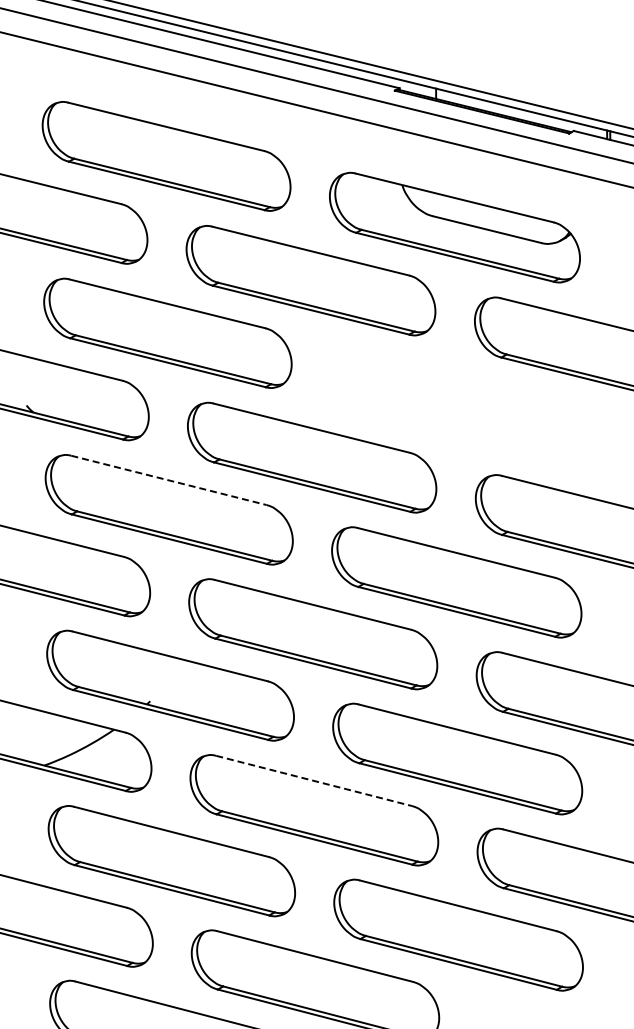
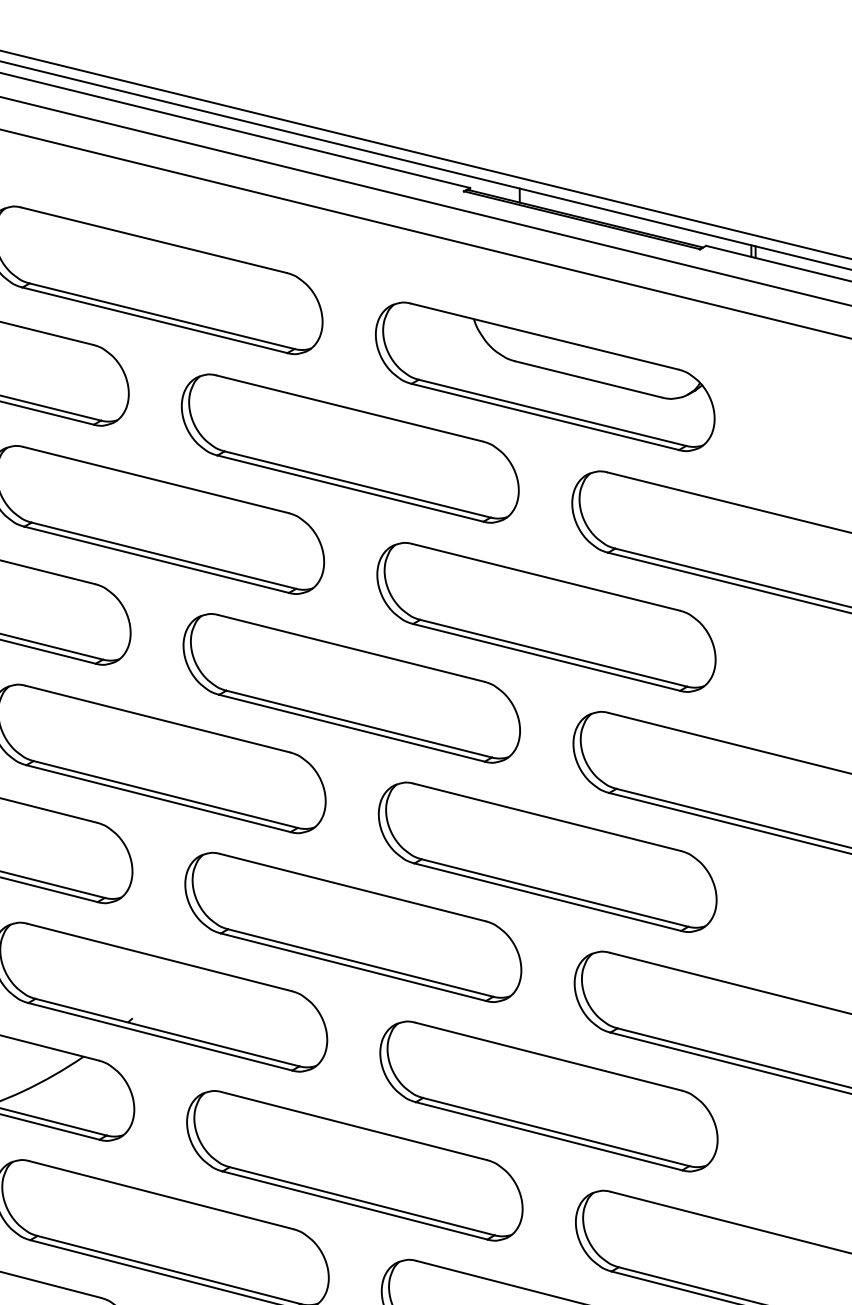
part: (455, 405) -> (545, 617), added
line: (168, 480) -> (157, 719), dashed -> solid
line: (314, 780) -> (355, 1125), dashed -> solid

